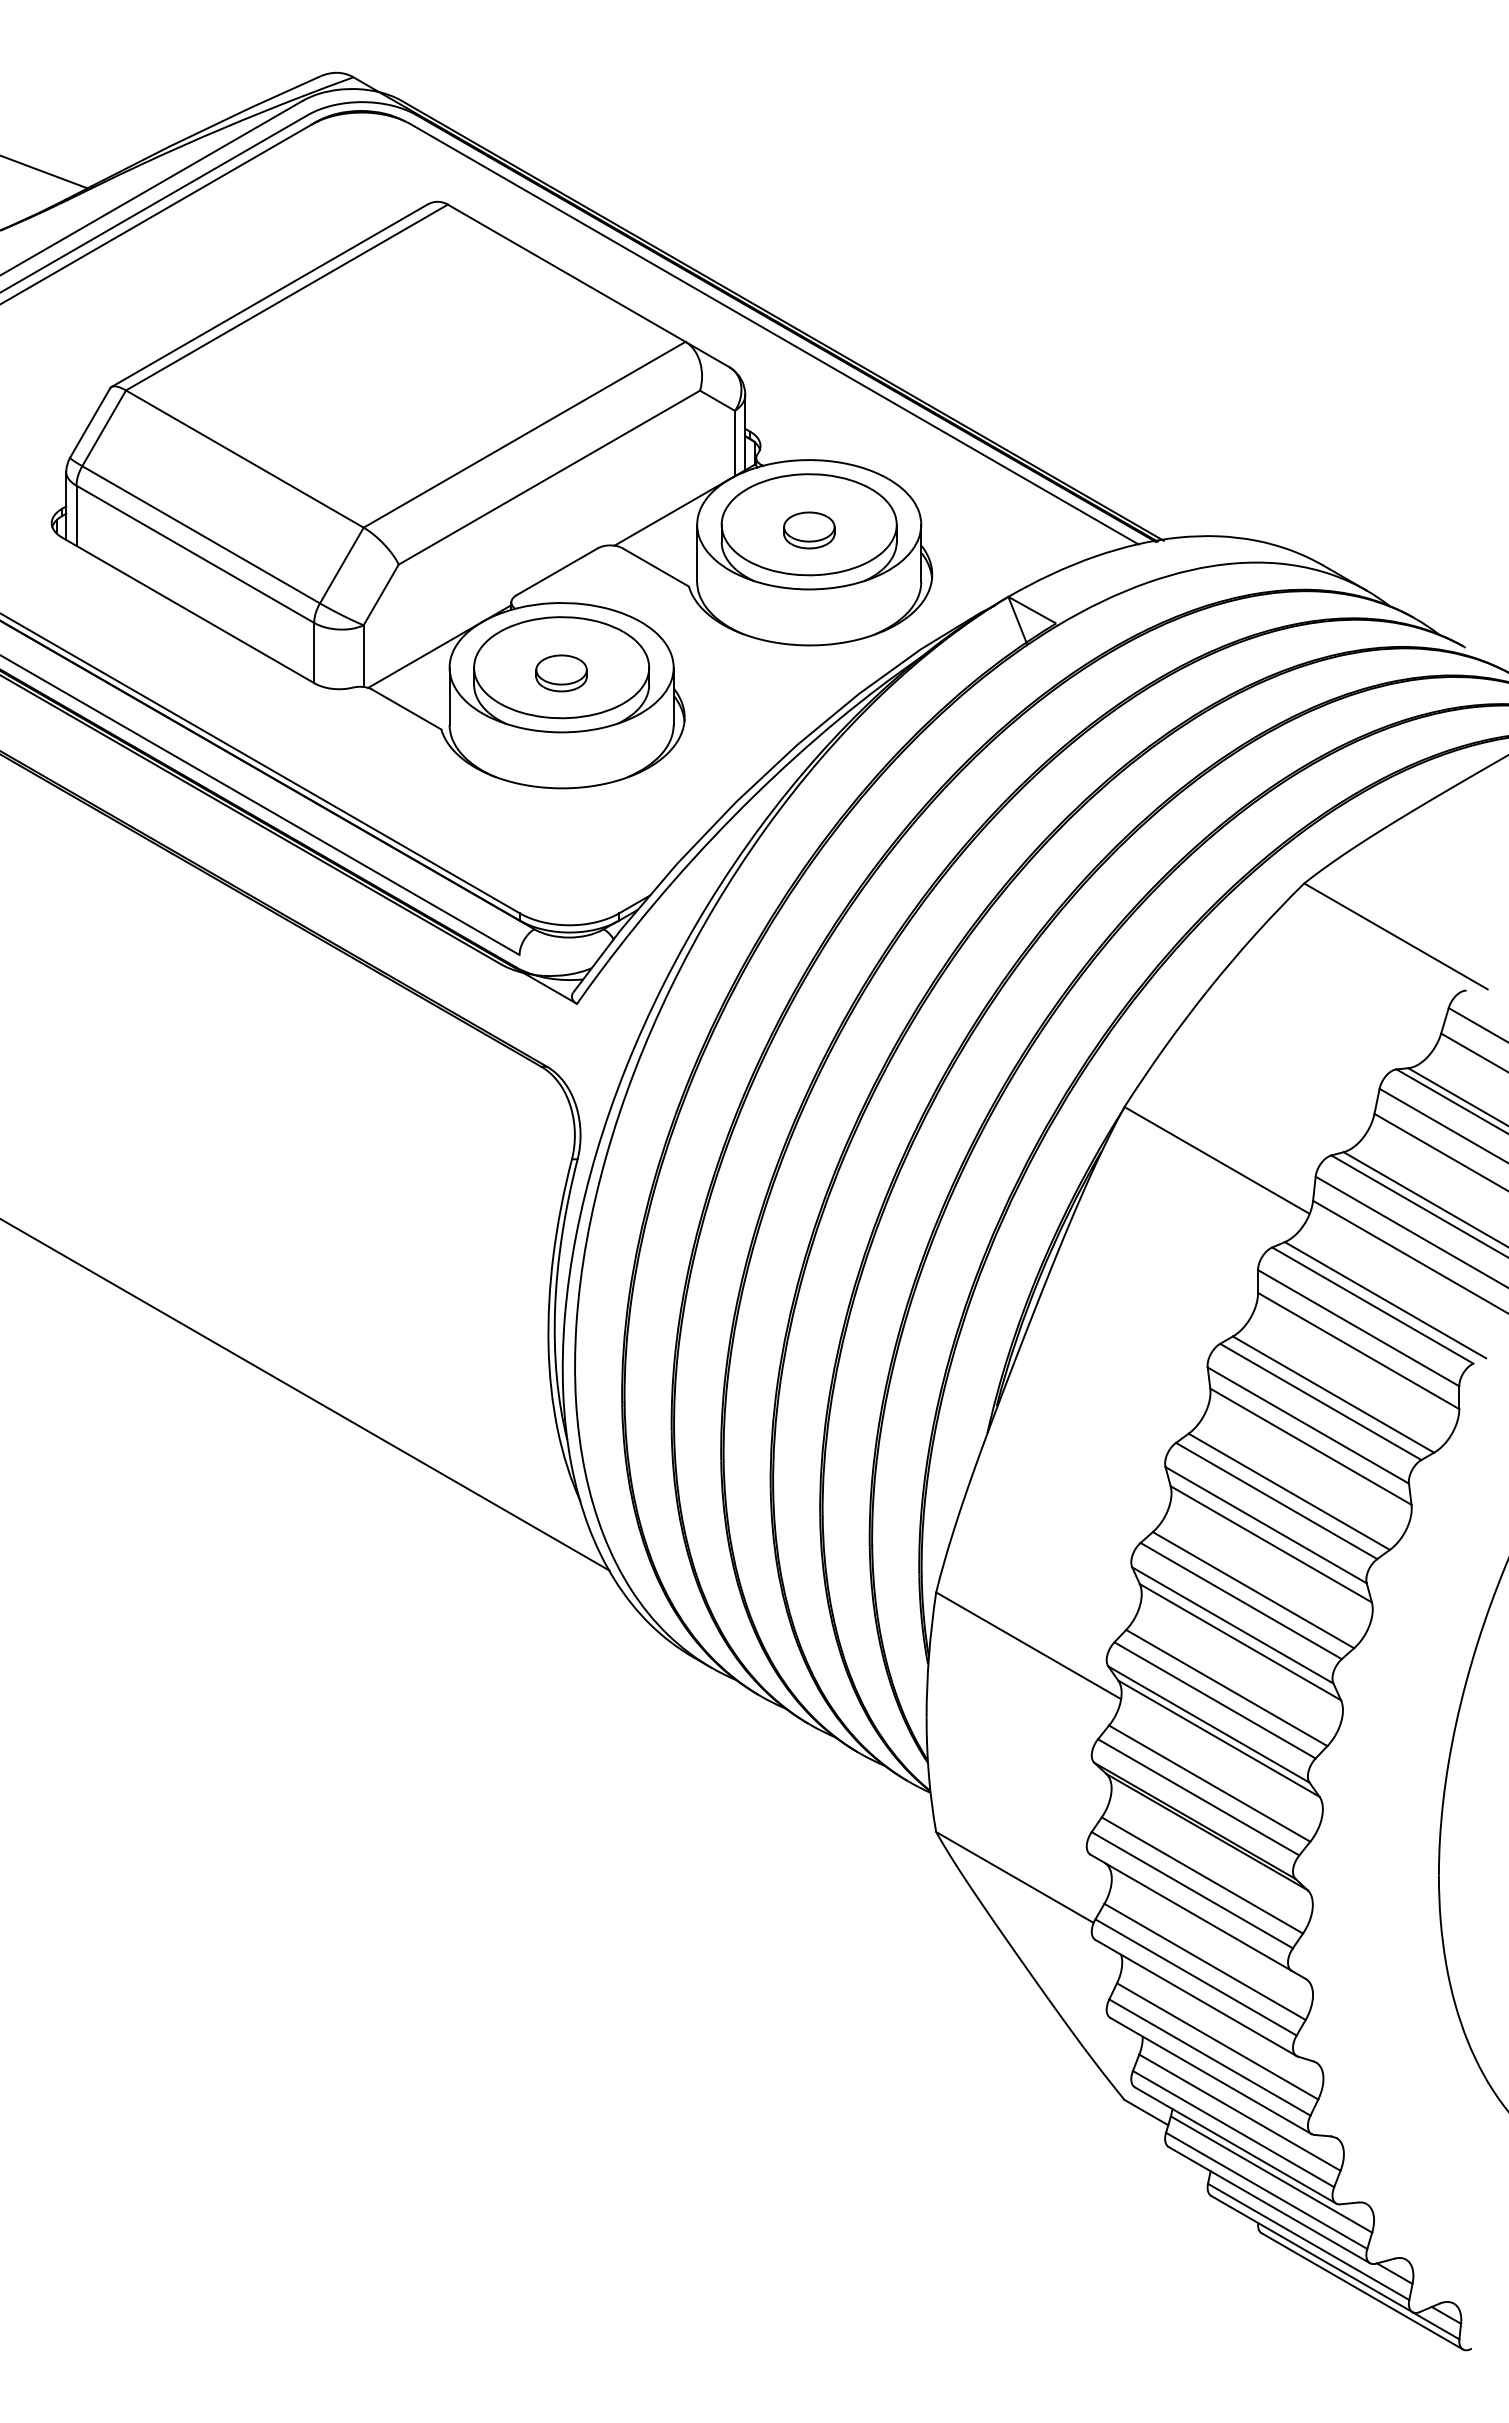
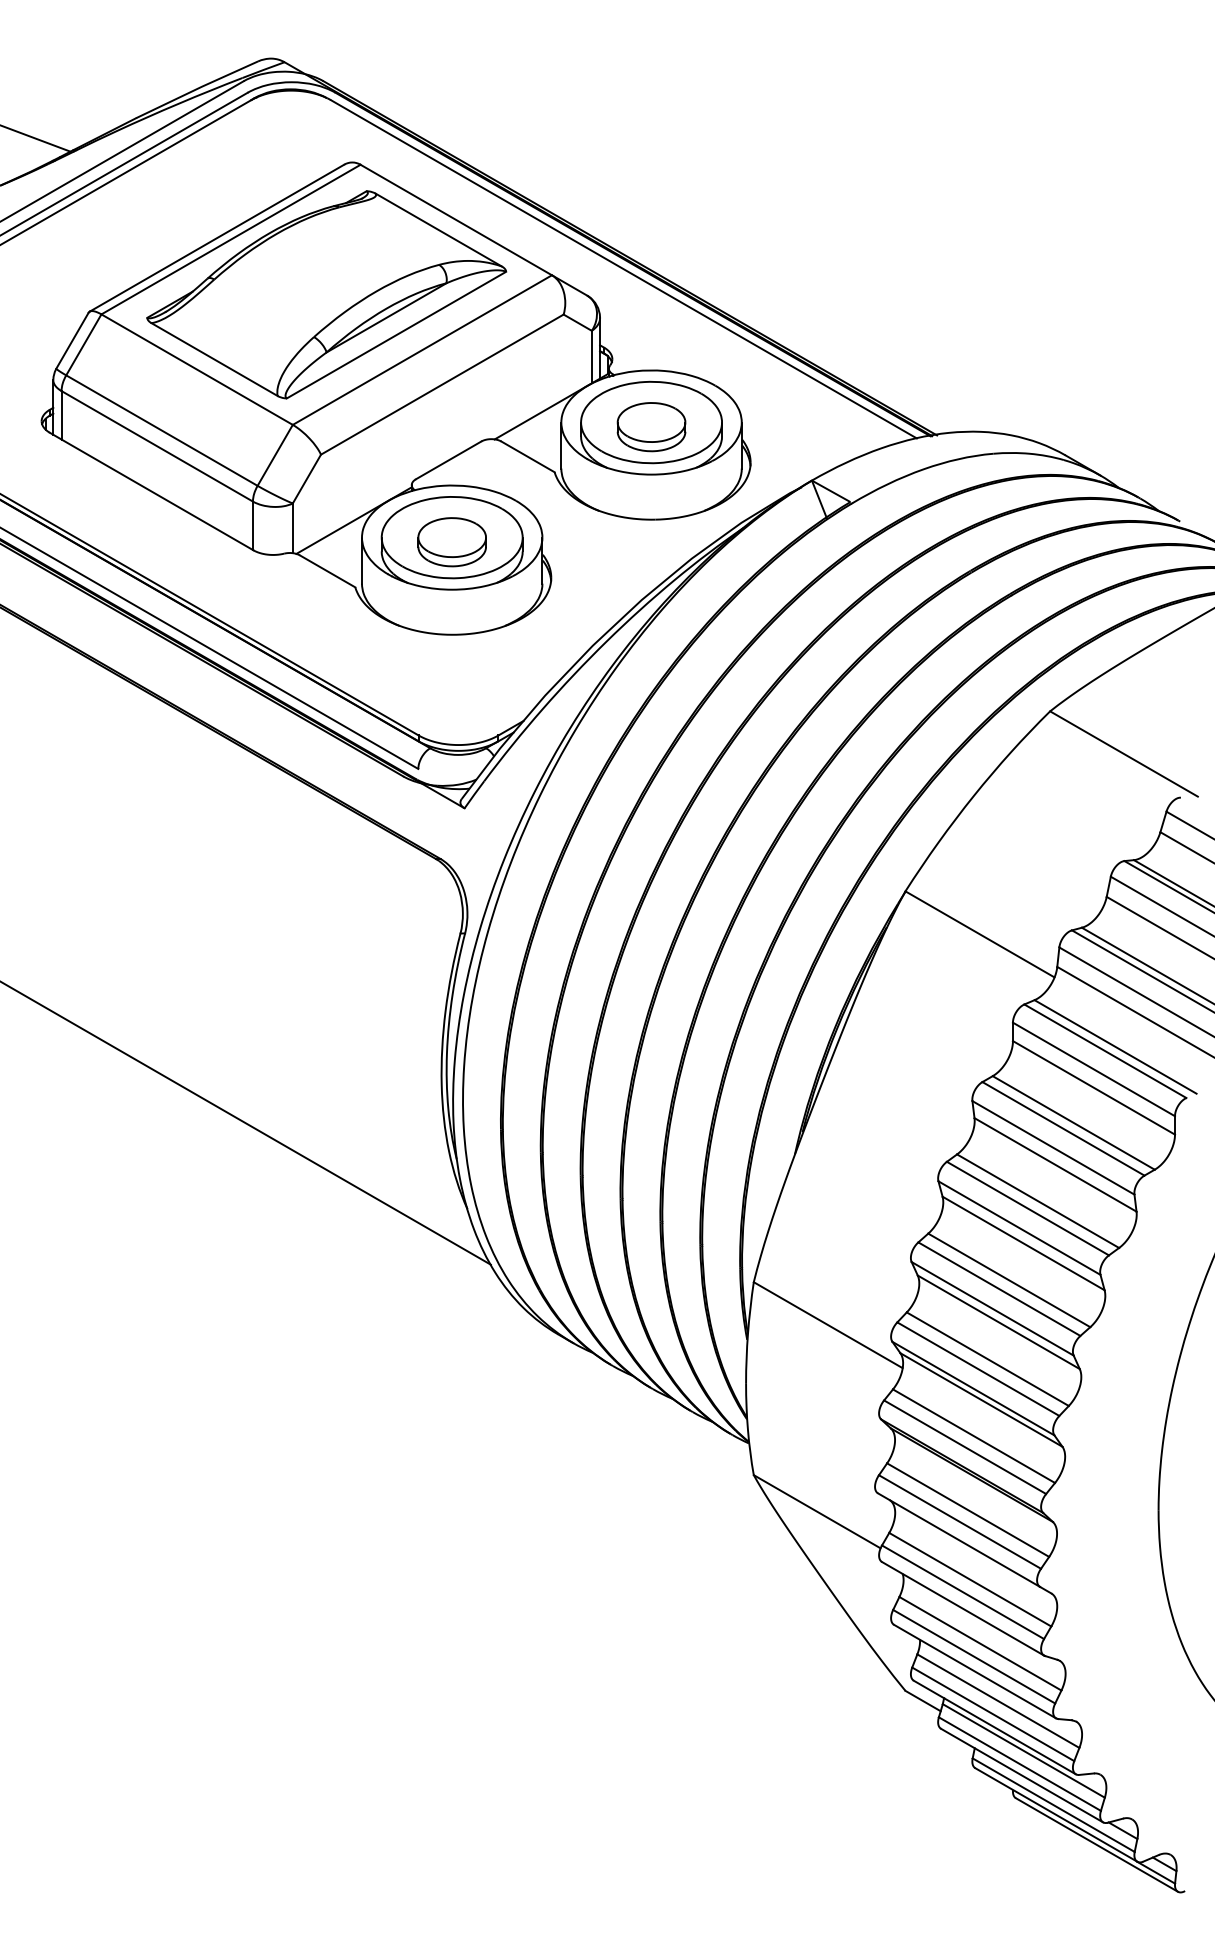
part: (405, 365) -> (326, 294), added
part: (809, 530) -> (651, 427), size x1.67
part: (561, 673) -> (452, 542), size x1.67

